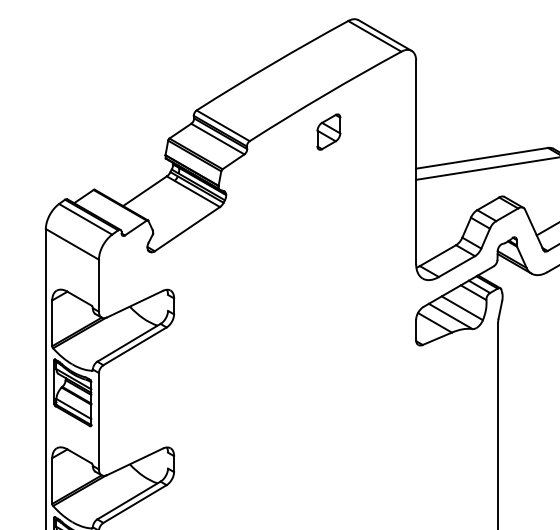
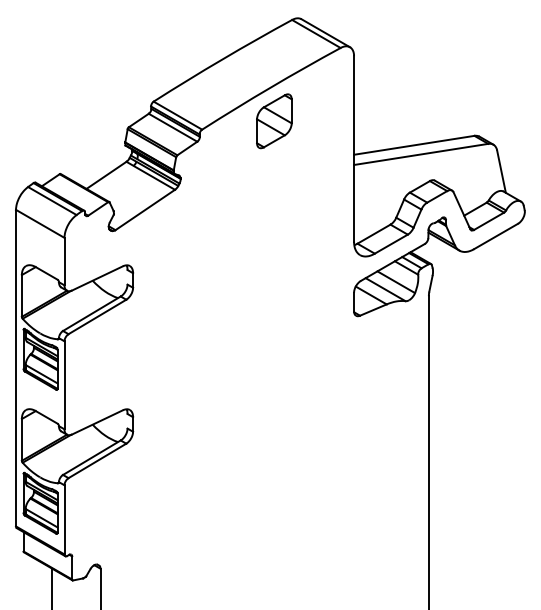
part: (328, 132) -> (274, 121), size x1.67

